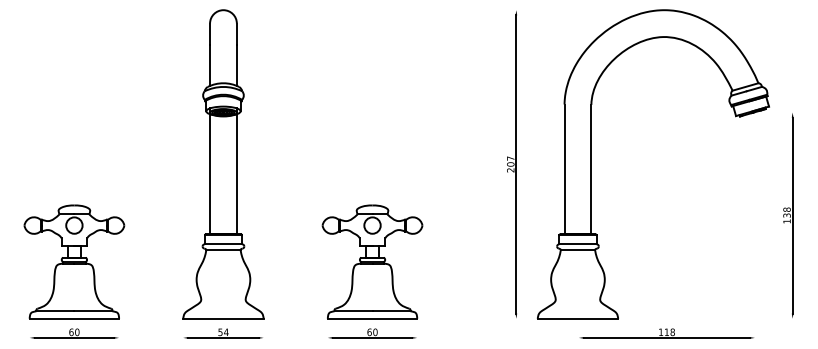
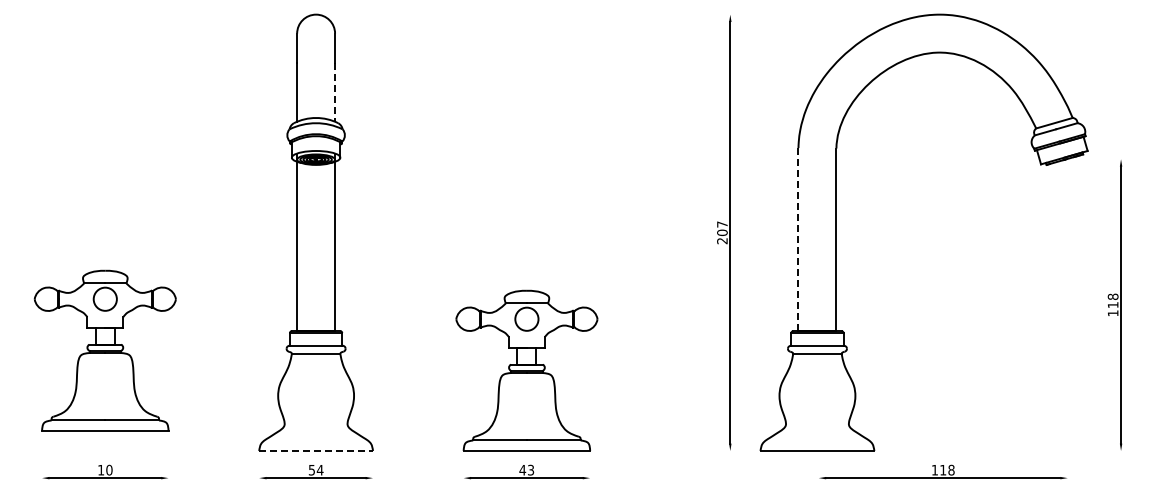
line: (237, 65) -> (335, 92), solid -> dashed
line: (564, 169) -> (798, 239), solid -> dashed
text: (786, 215) -> (1112, 305), 138 -> 118
part: (73, 261) -> (104, 350), moved
line: (223, 319) -> (316, 451), solid -> dashed
text: (71, 331) -> (101, 469), 60 -> 10
text: (372, 331) -> (526, 469), 60 -> 43

